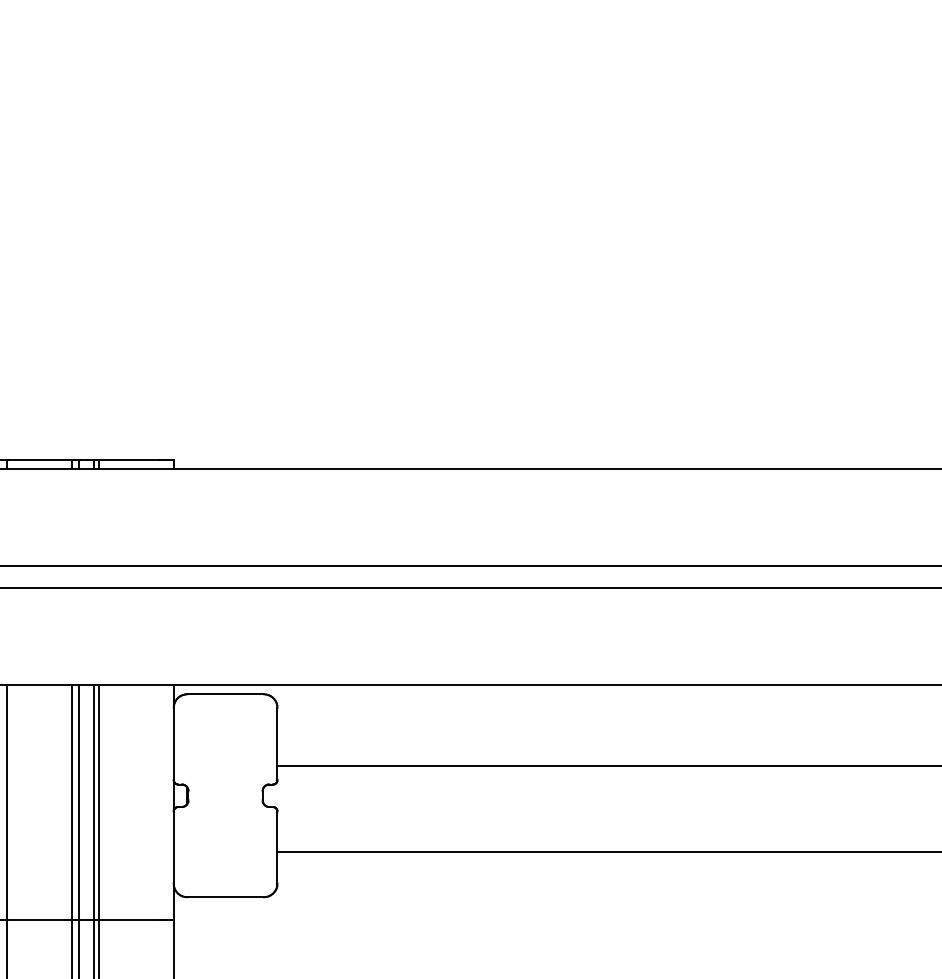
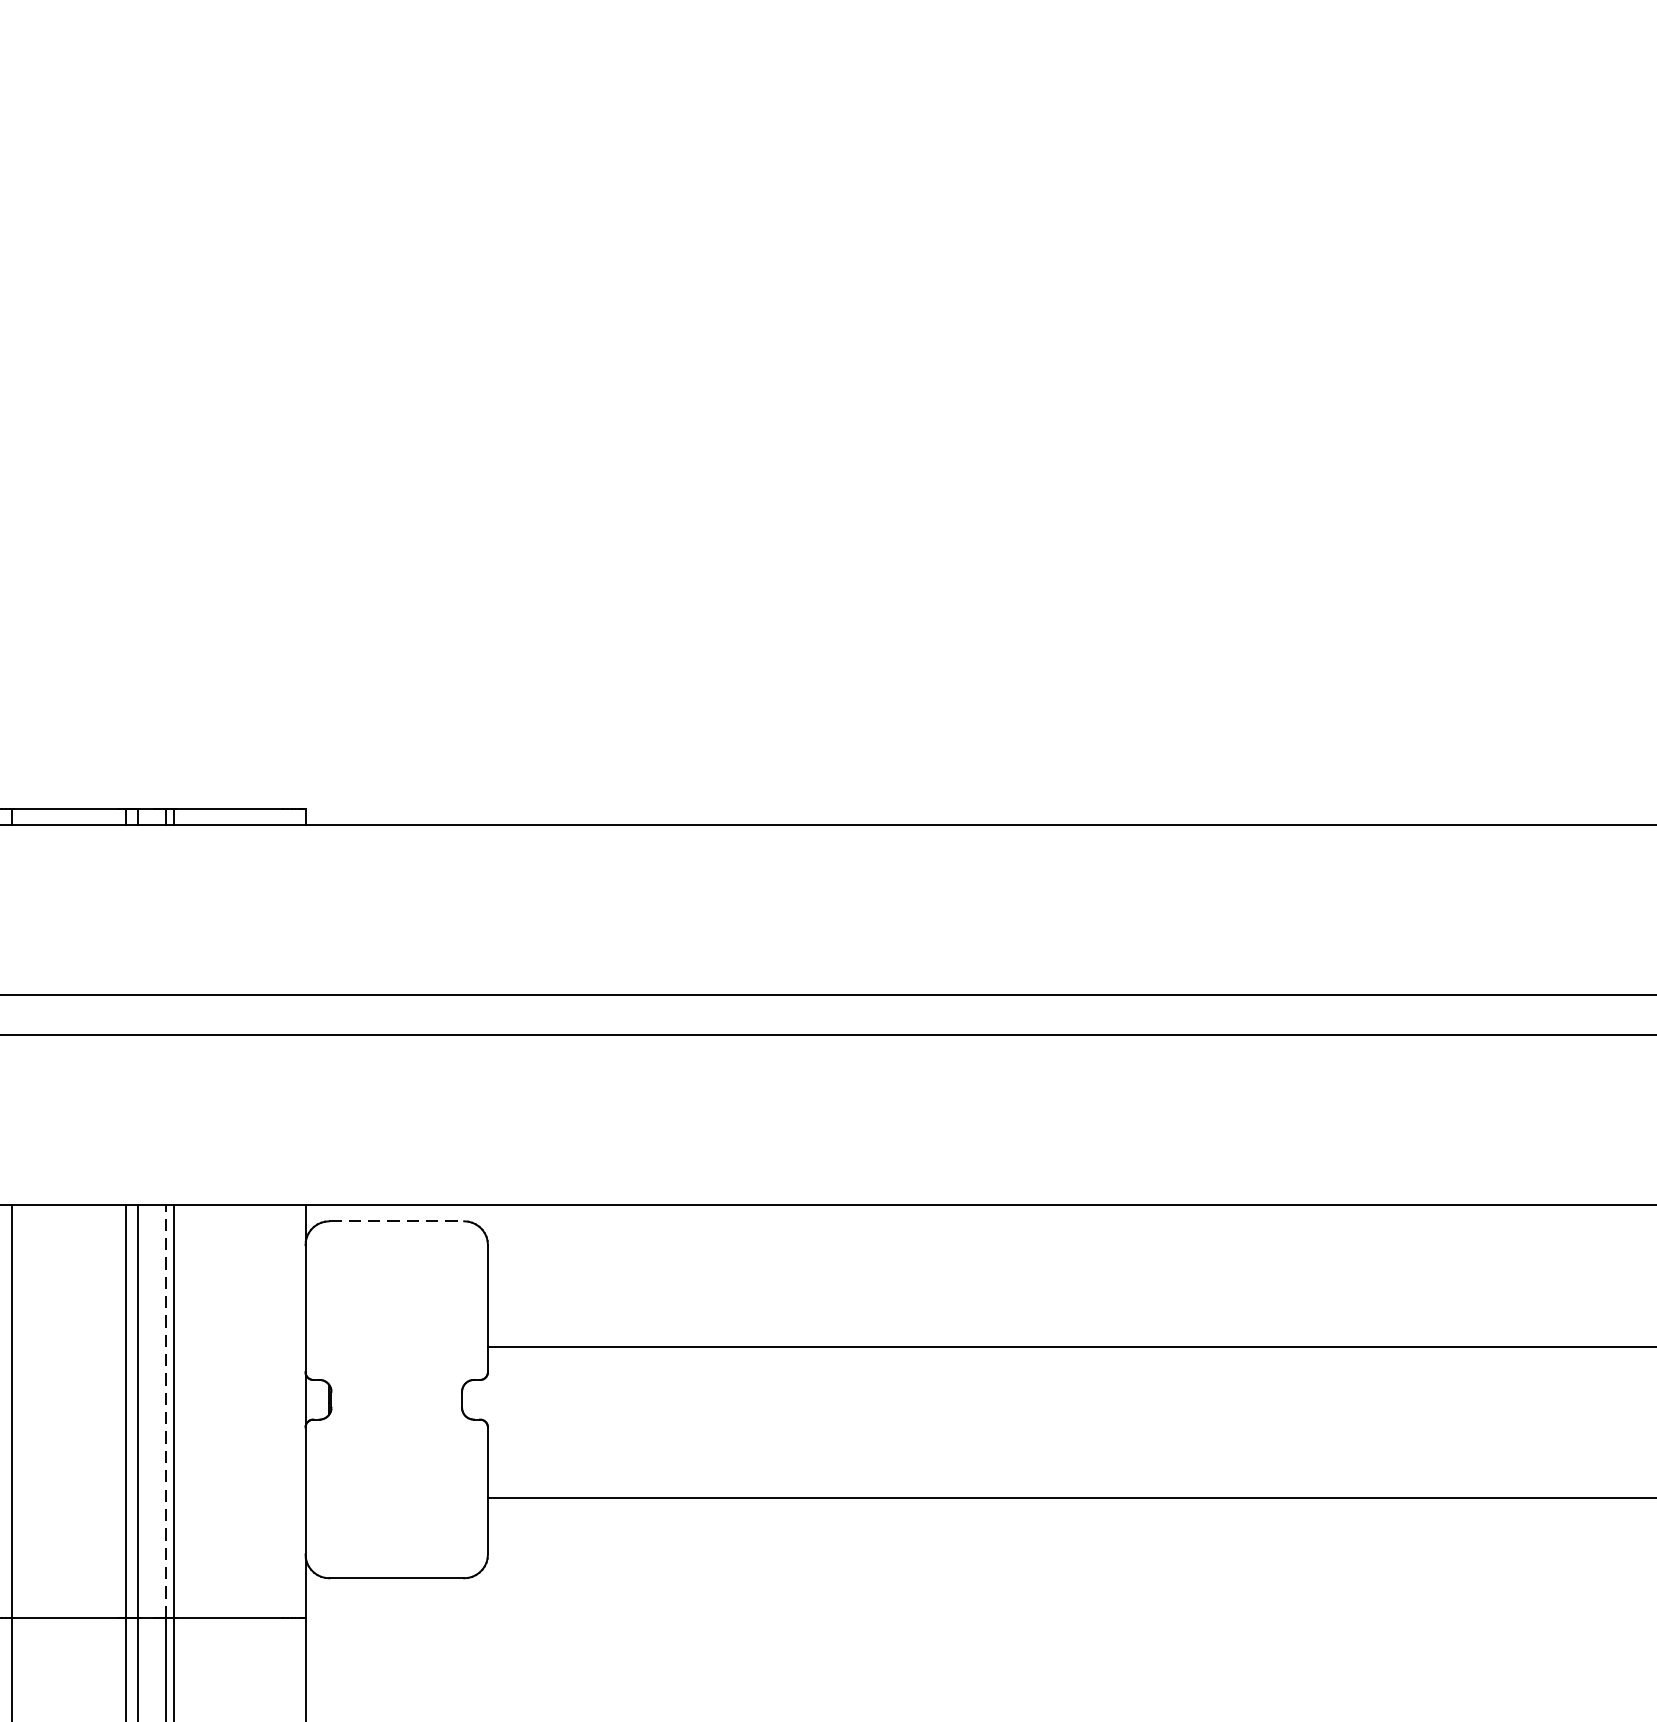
line: (226, 694) -> (398, 1221), solid -> dashed
line: (94, 802) -> (166, 1411), solid -> dashed

